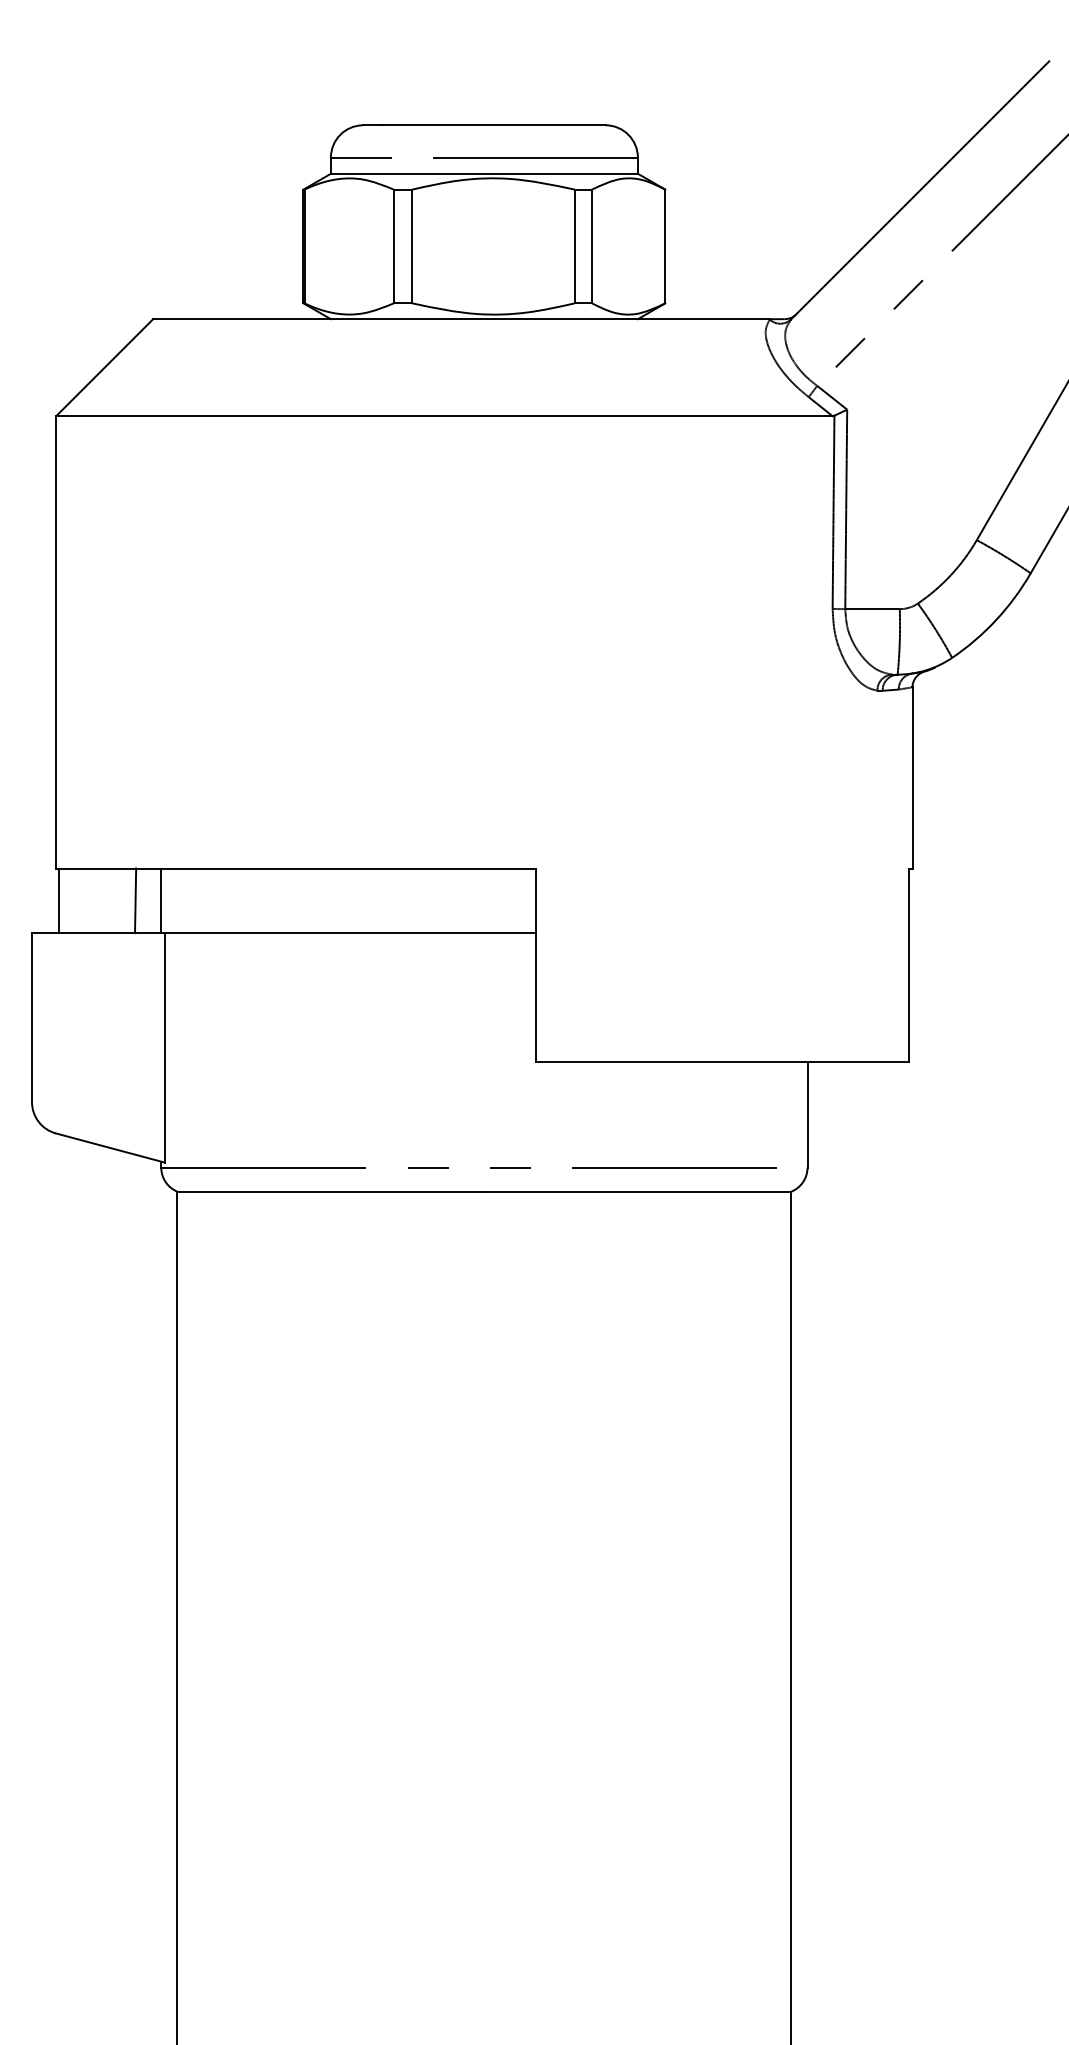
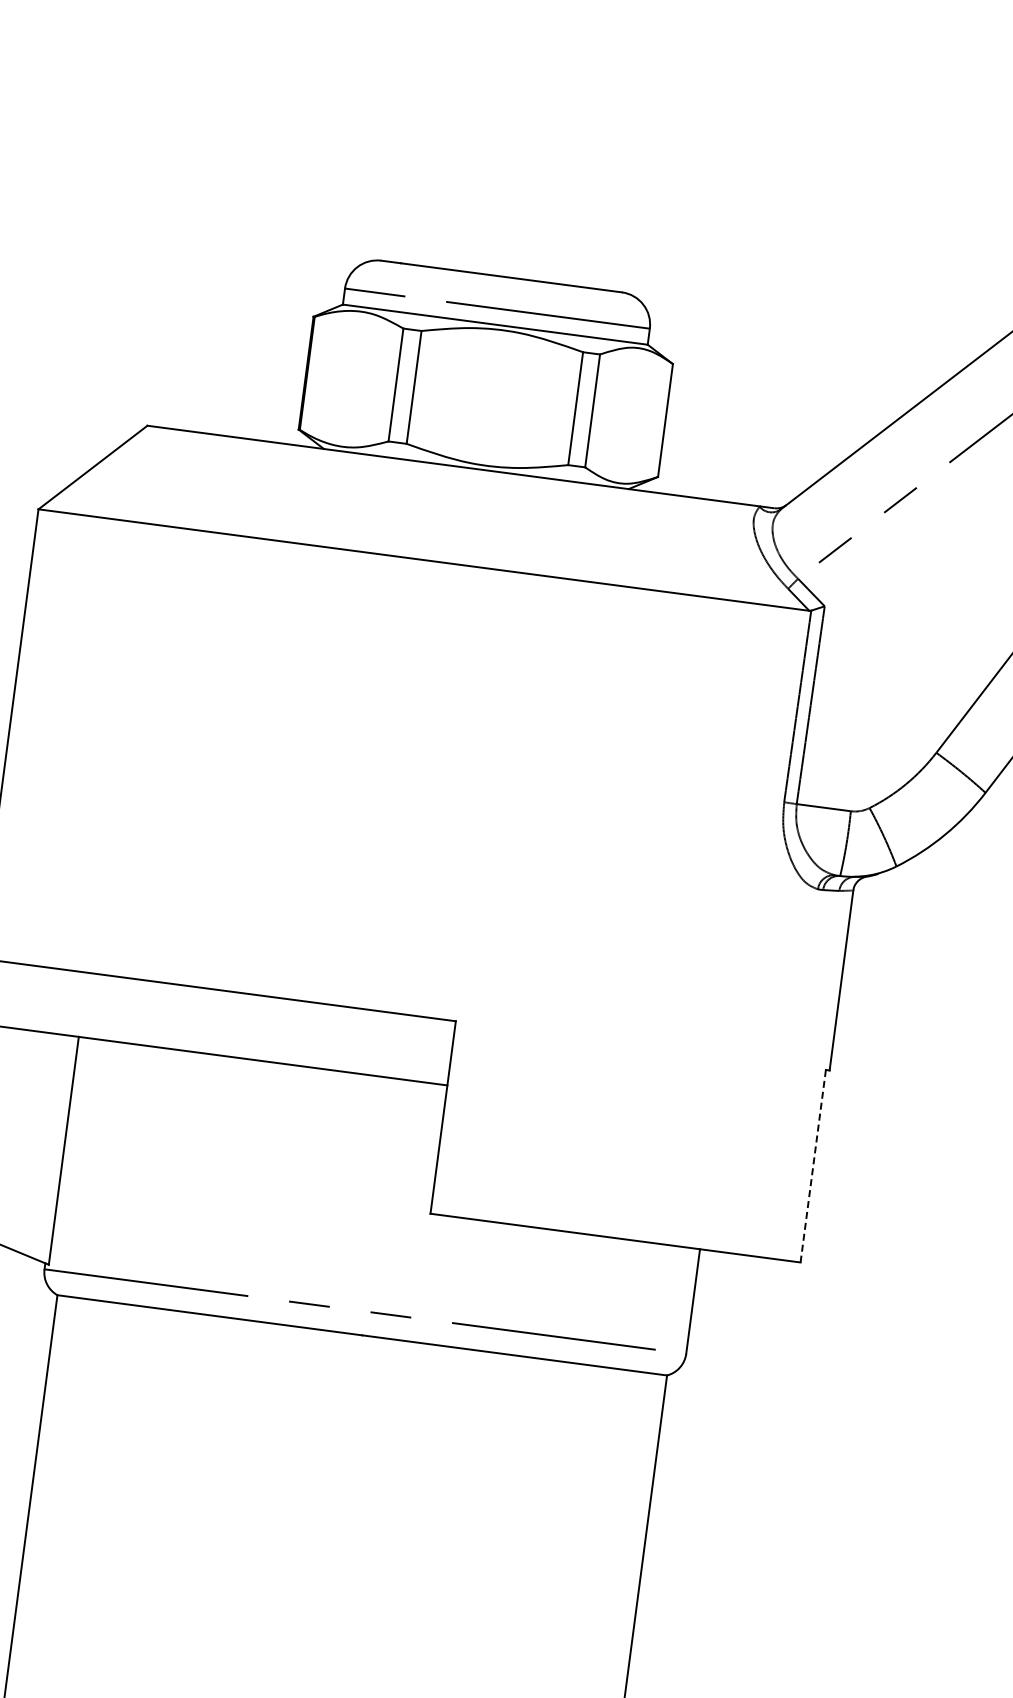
line: (135, 900) -> (53, 1000), removed
line: (161, 900) -> (79, 1004), removed
line: (908, 965) -> (812, 1166), solid -> dashed

